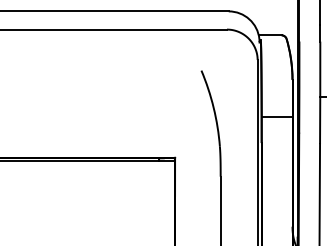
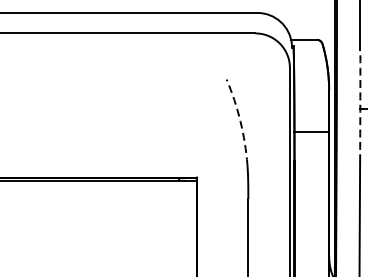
arc: (320, 92) -> (360, 104), solid -> dashed
arc: (213, 107) -> (240, 121), solid -> dashed

